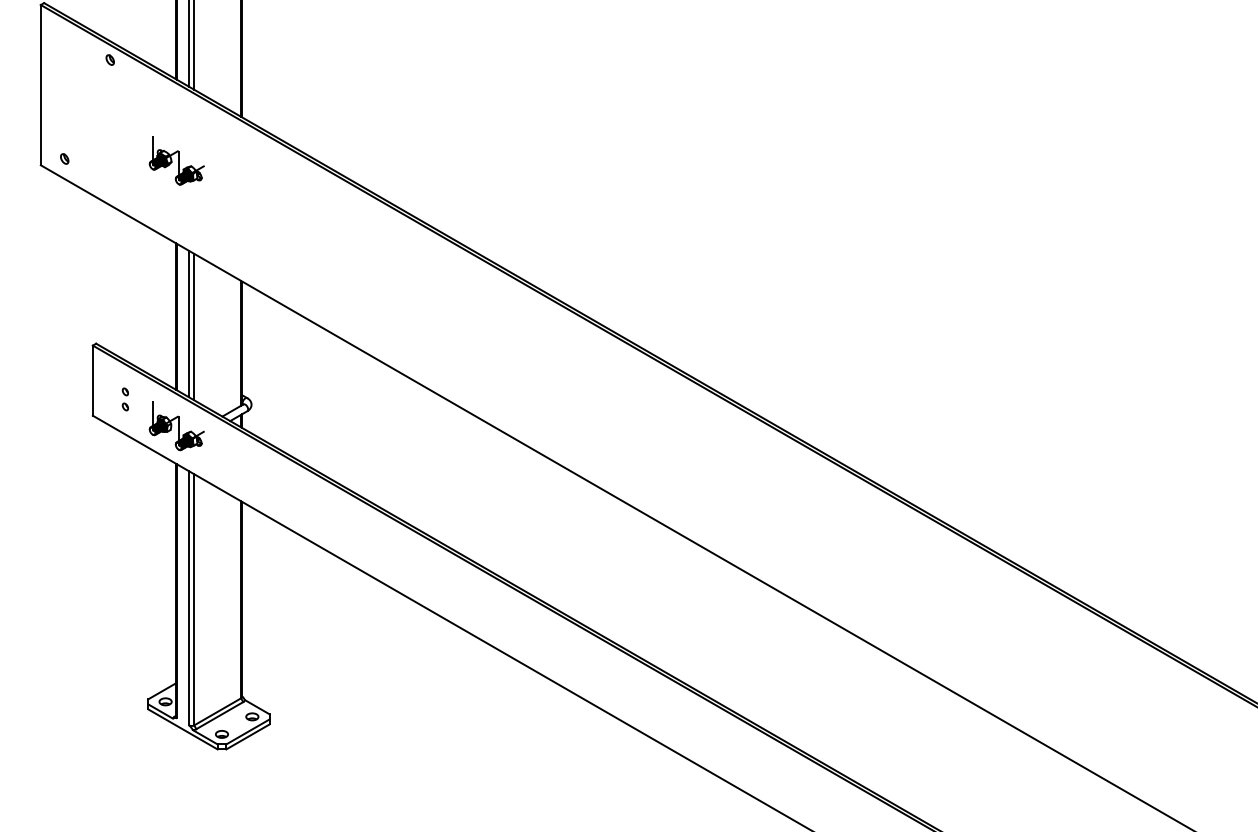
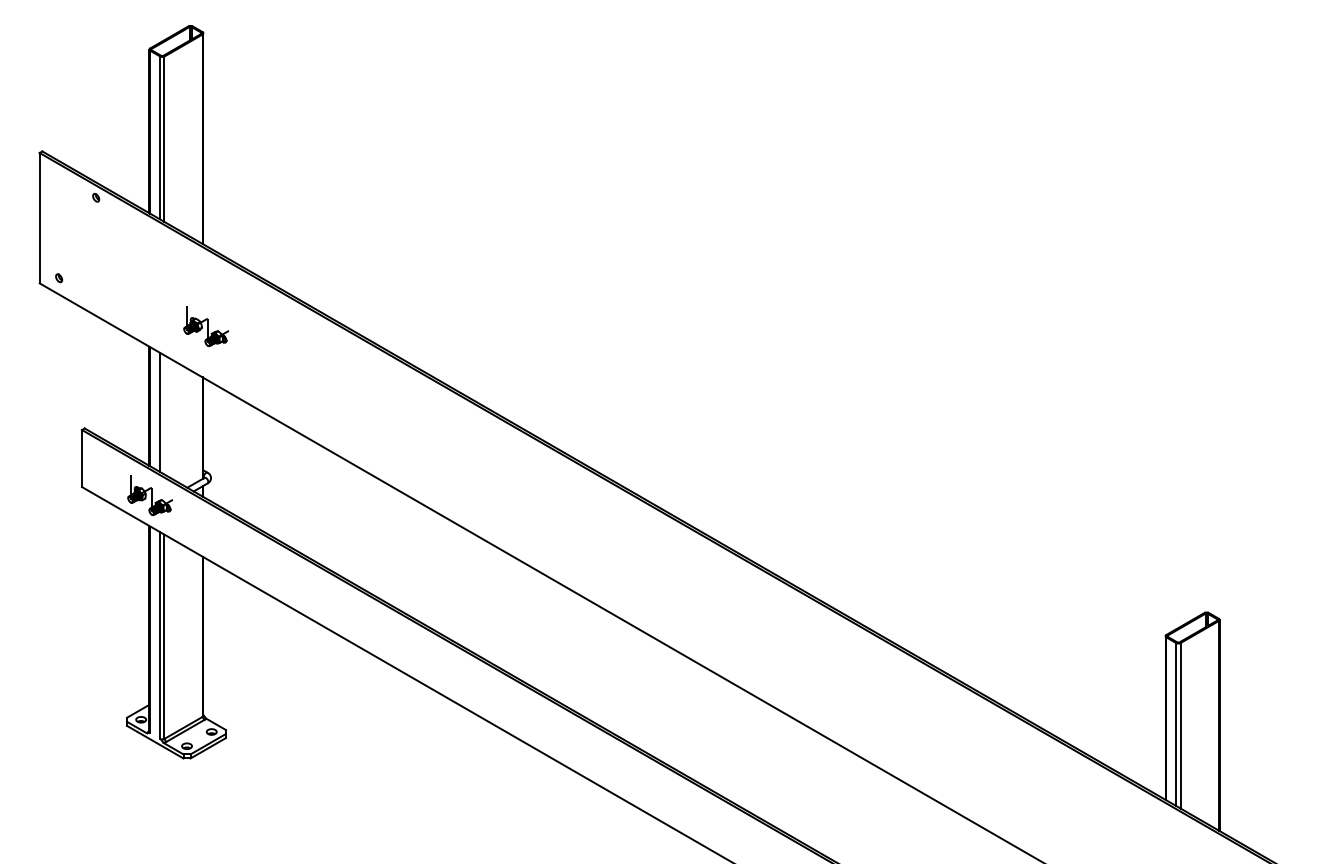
part: (177, 160) -> (206, 326), moved
line: (194, 326) -> (164, 414), removed
part: (125, 399) -> (108, 473), removed

